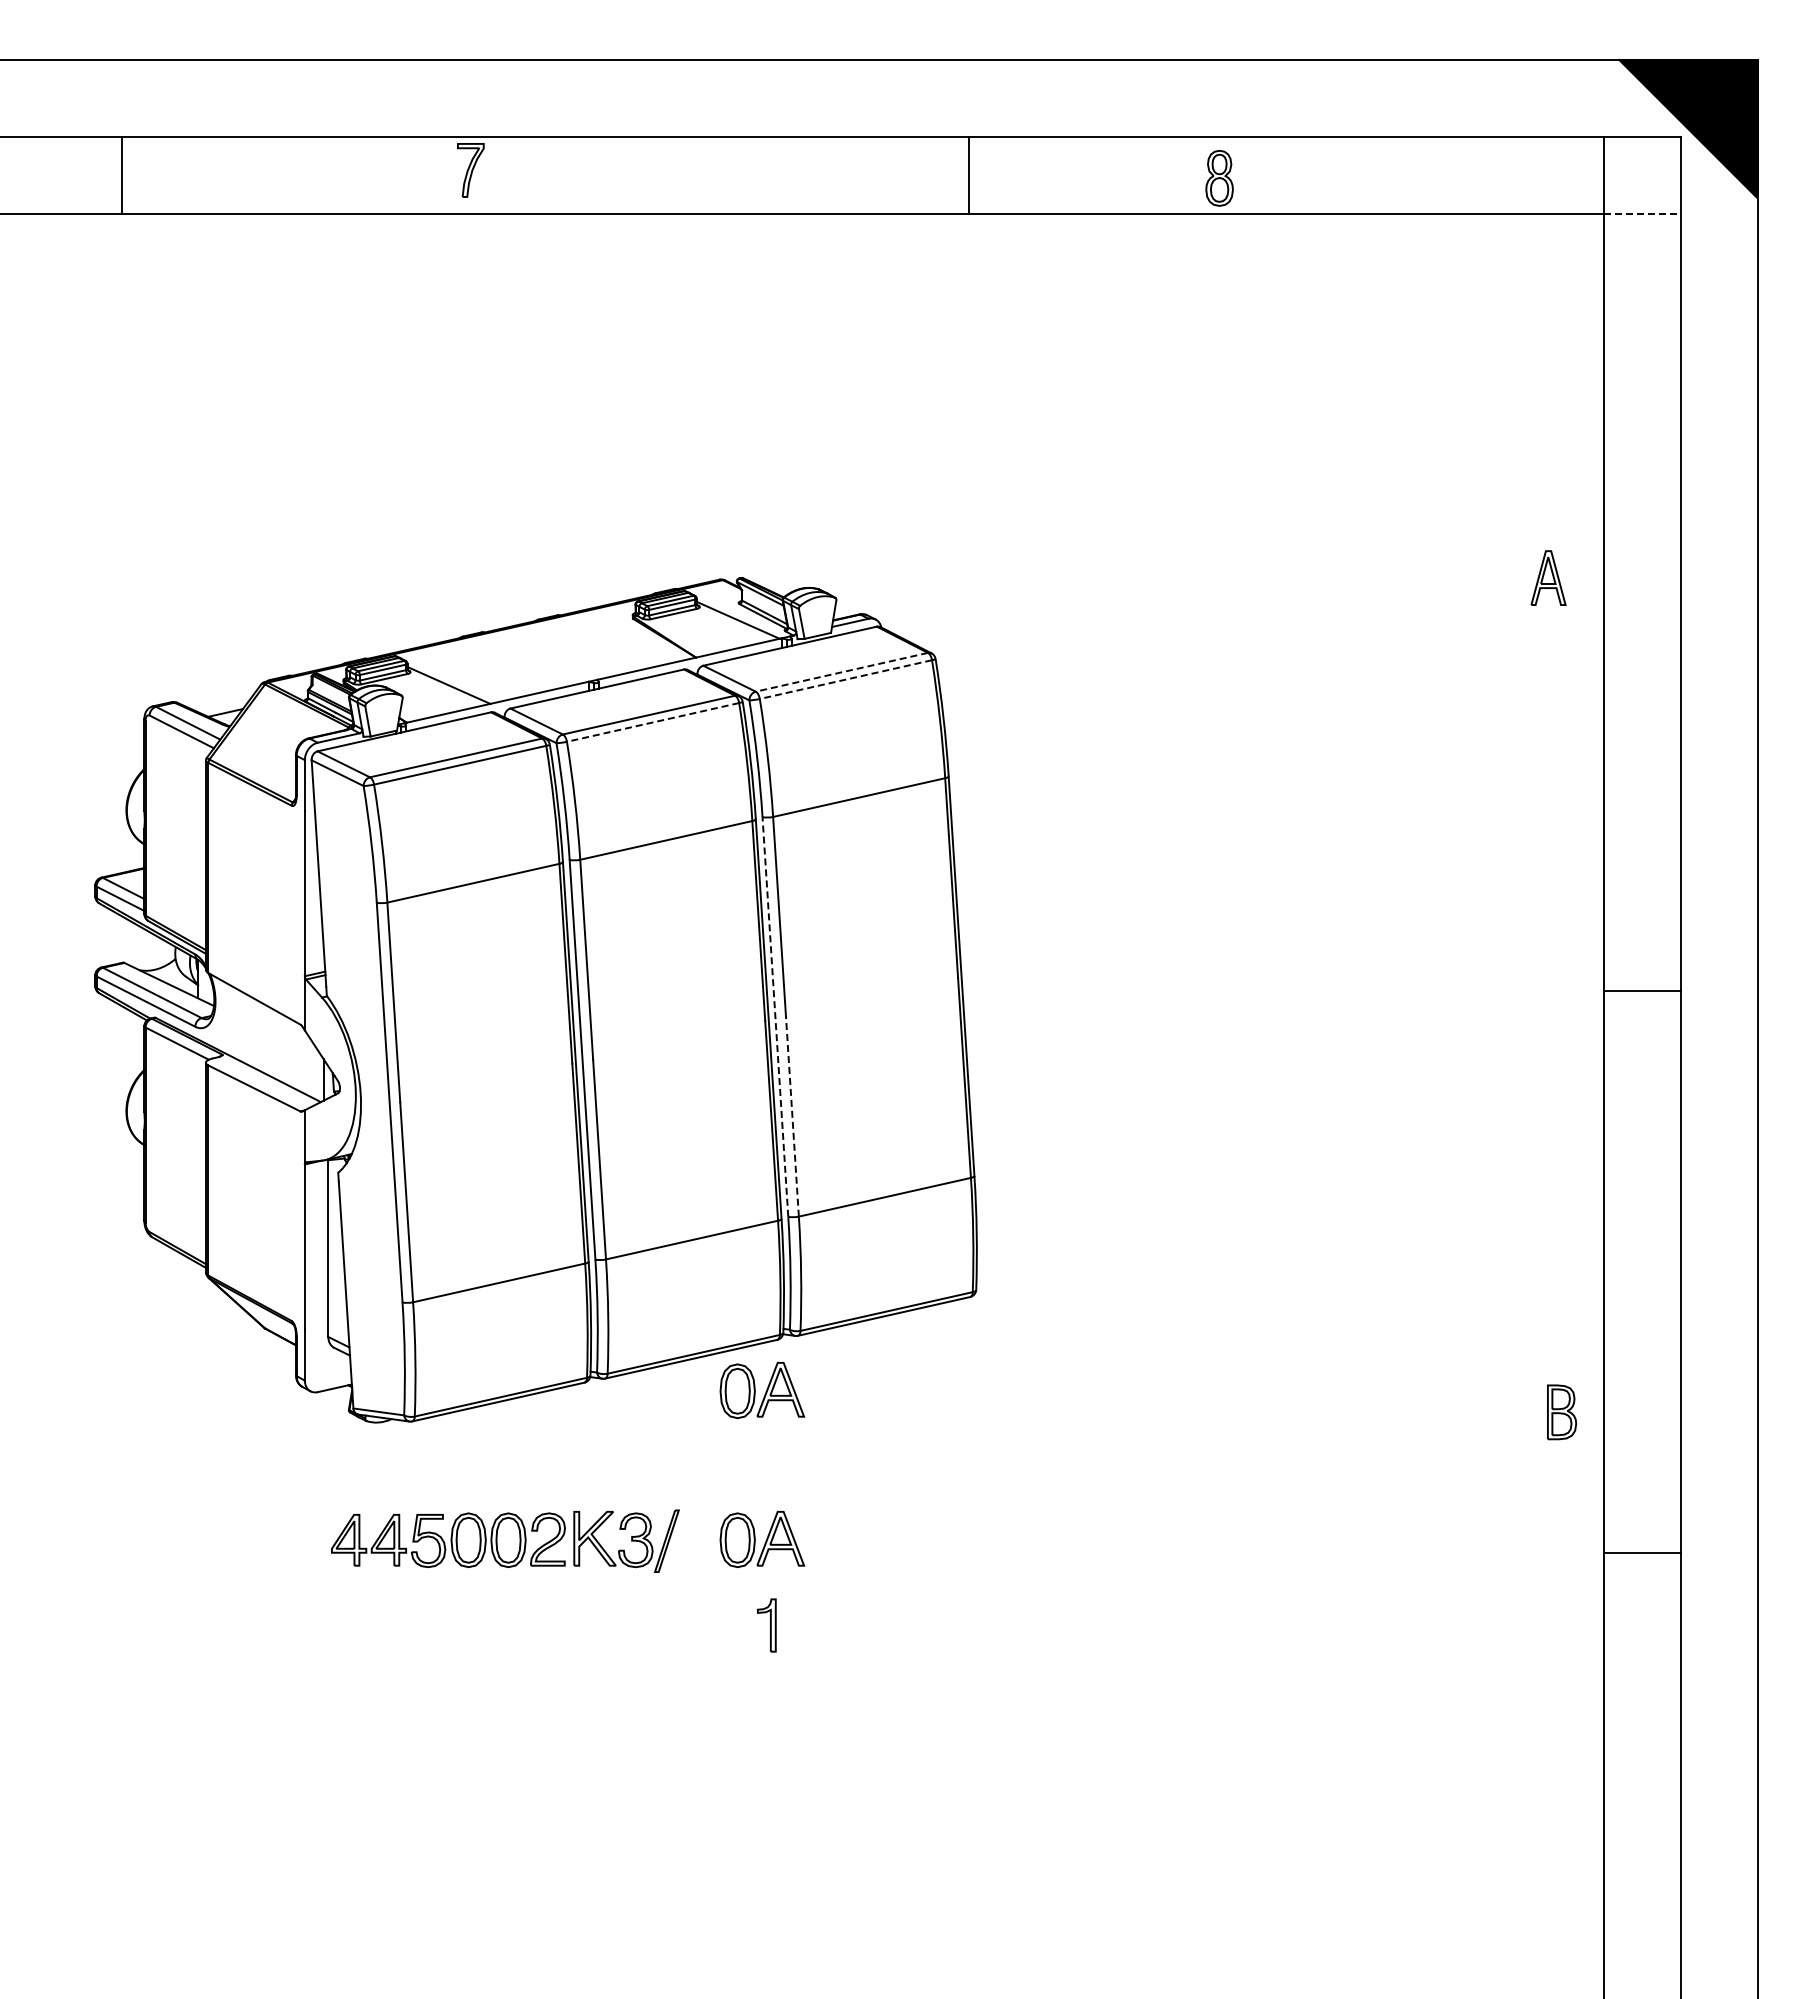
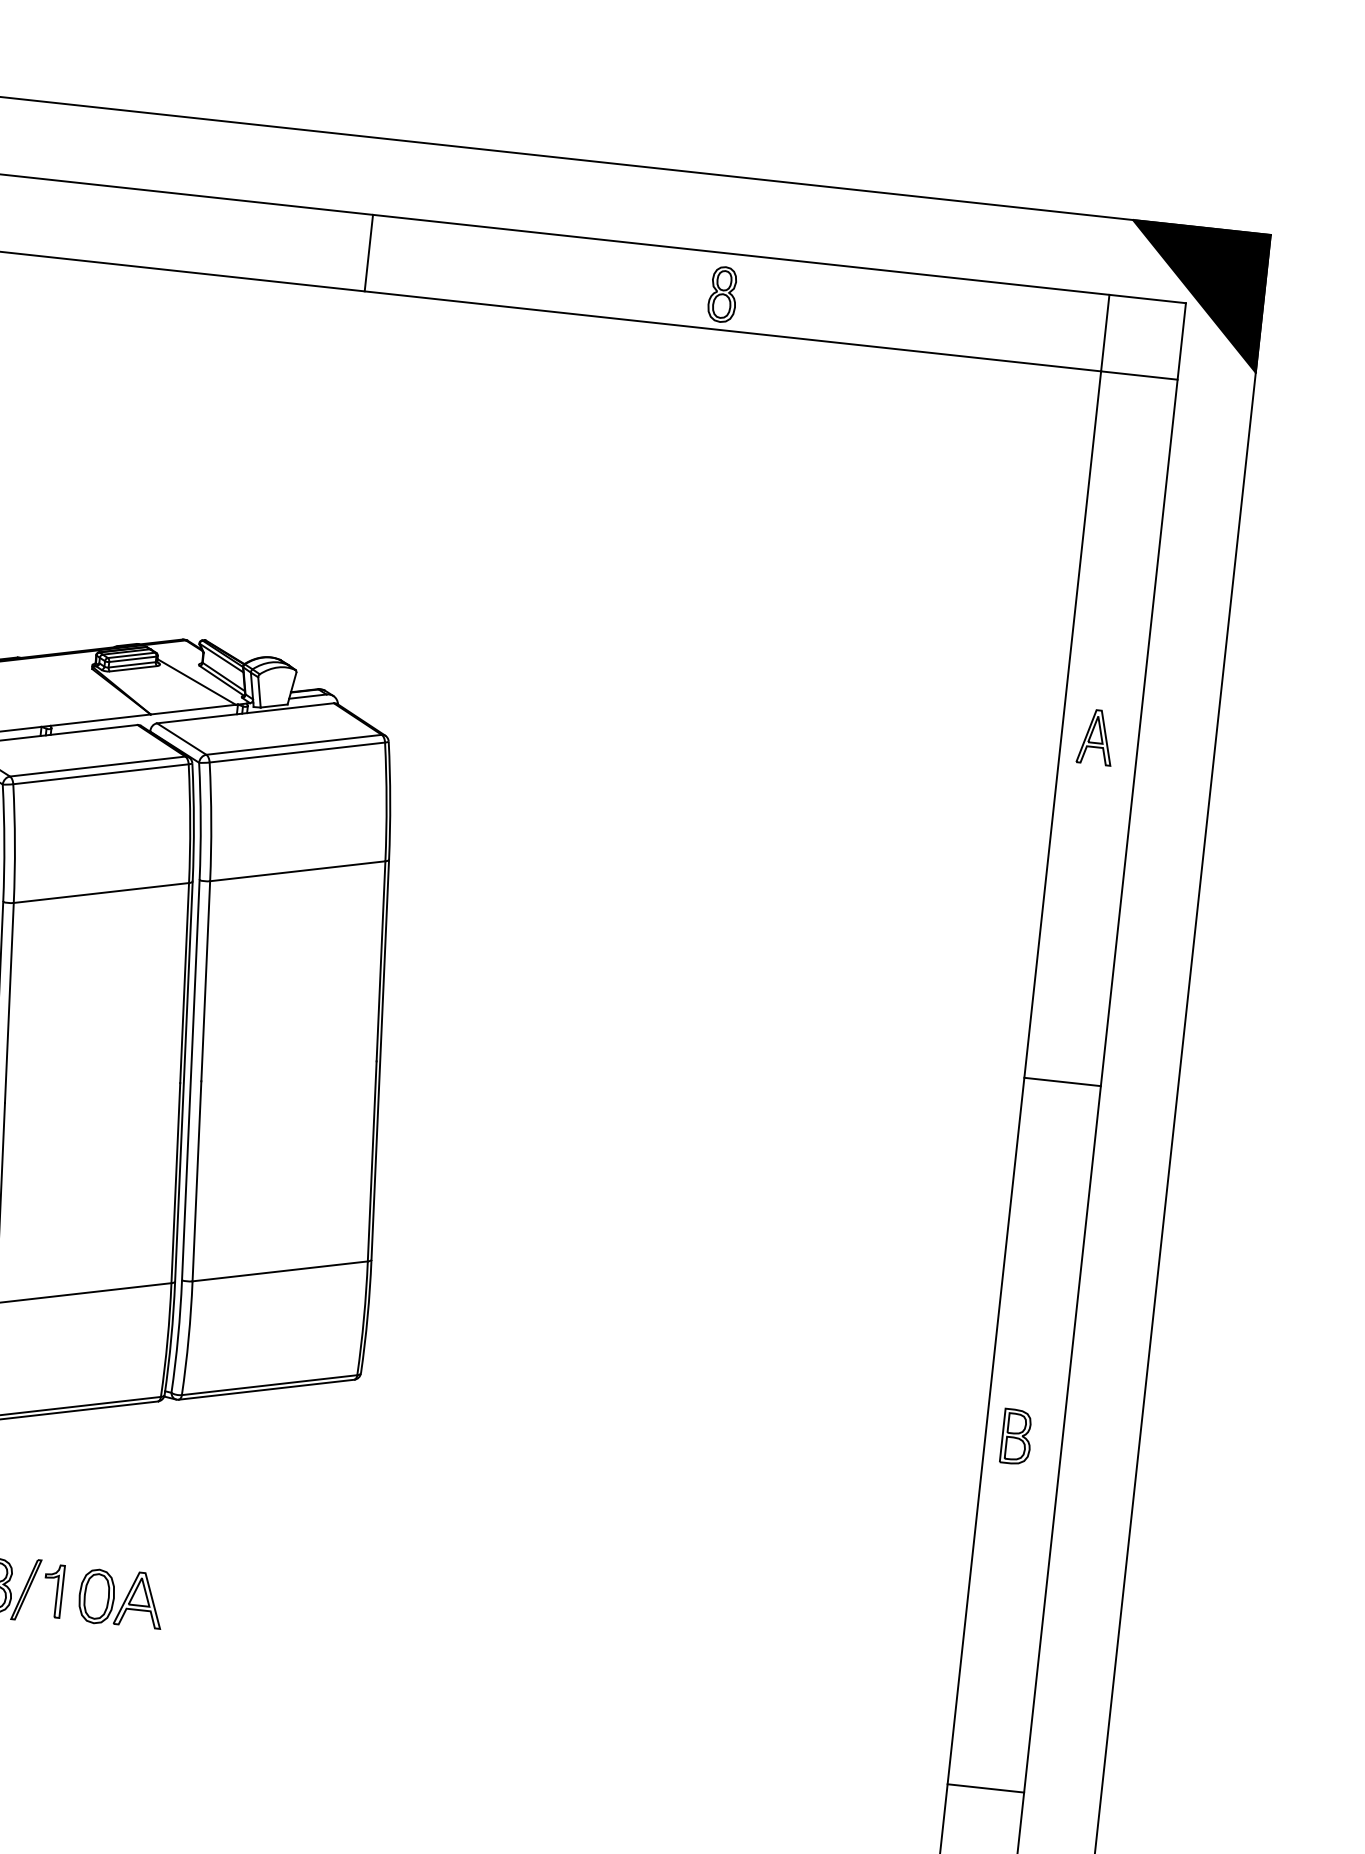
line: (969, 174) -> (369, 252), moved
line: (1642, 213) -> (1139, 375), dashed -> solid
part: (1548, 577) -> (1096, 736), moved
line: (841, 672) -> (293, 744), dashed -> solid
line: (845, 679) -> (296, 752), dashed -> solid
line: (652, 722) -> (100, 774), dashed -> solid
line: (1641, 991) -> (1061, 1081), moved
line: (775, 1016) -> (190, 1079), dashed -> solid
line: (792, 1116) -> (197, 1181), dashed -> solid
part: (762, 1390) -> (137, 1450), removed
part: (1562, 1412) -> (1017, 1437), moved
line: (1641, 1553) -> (985, 1788), moved
part: (766, 1625) -> (52, 1590), moved

